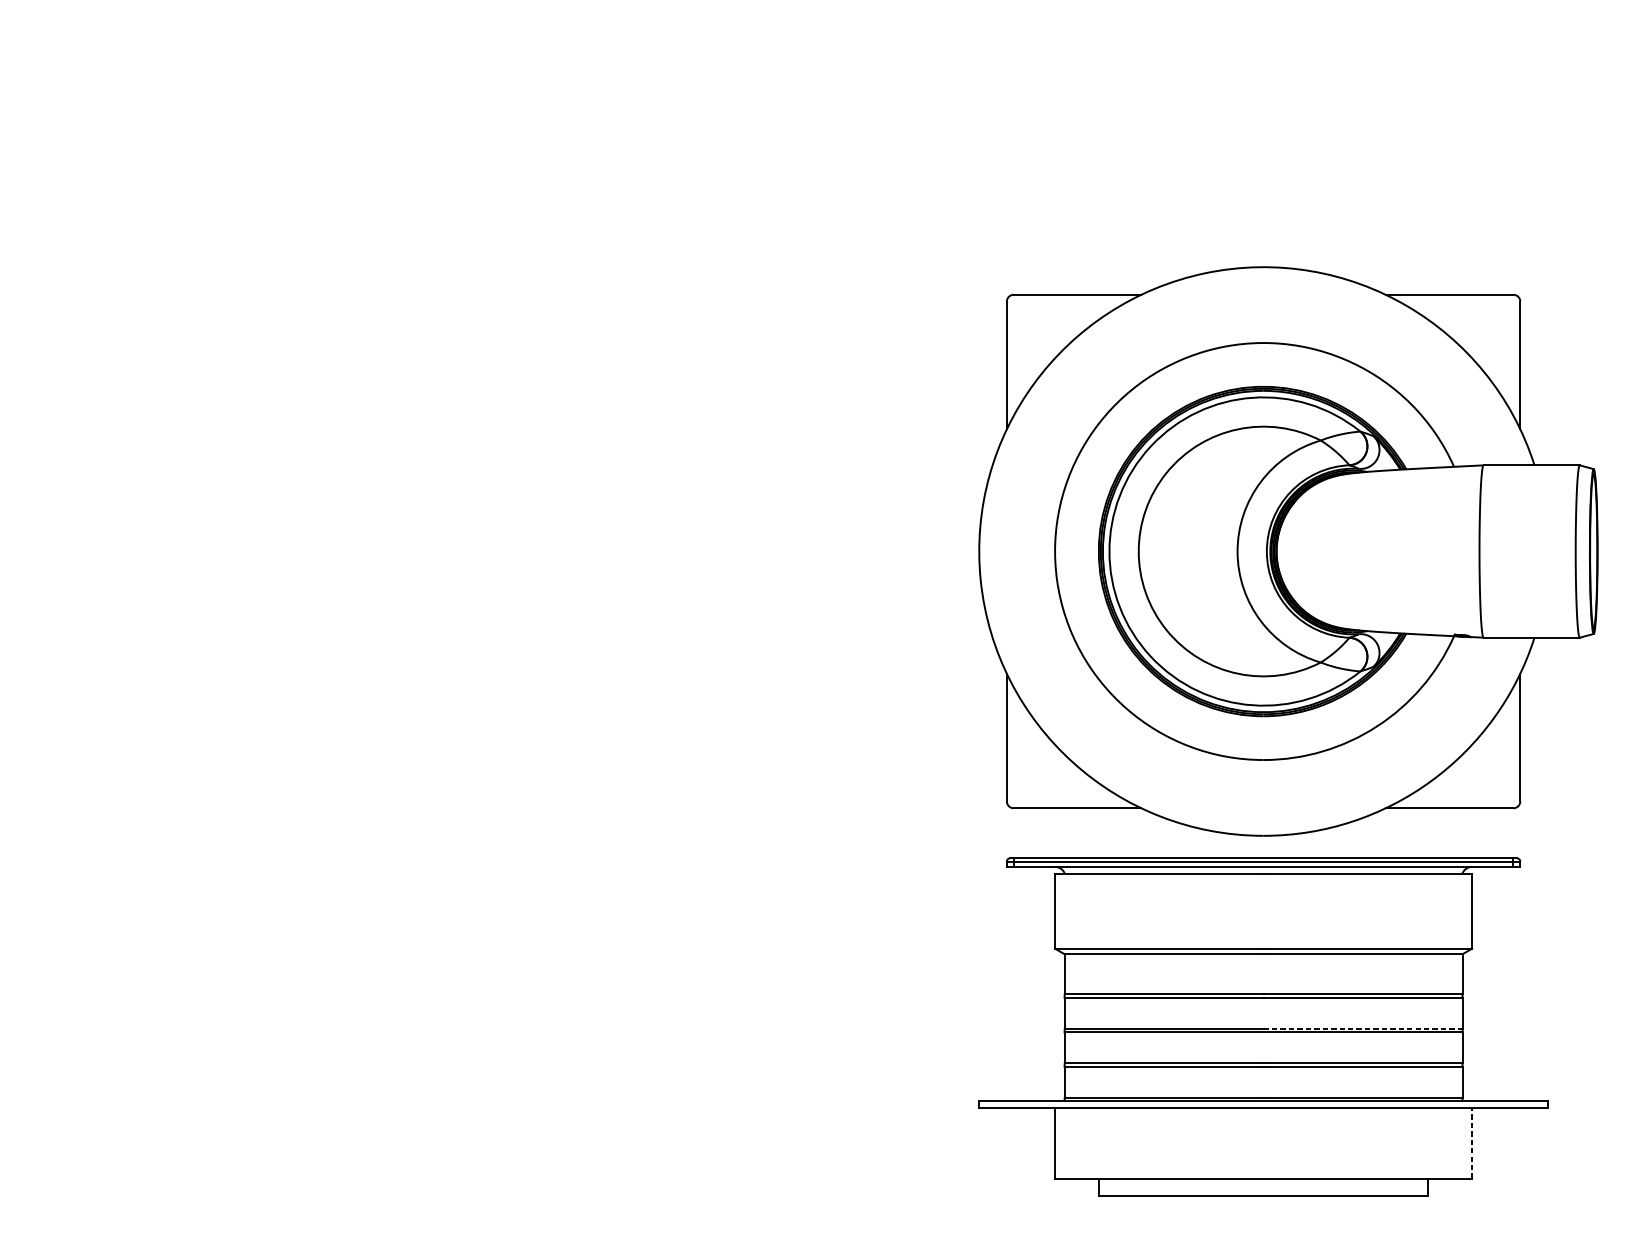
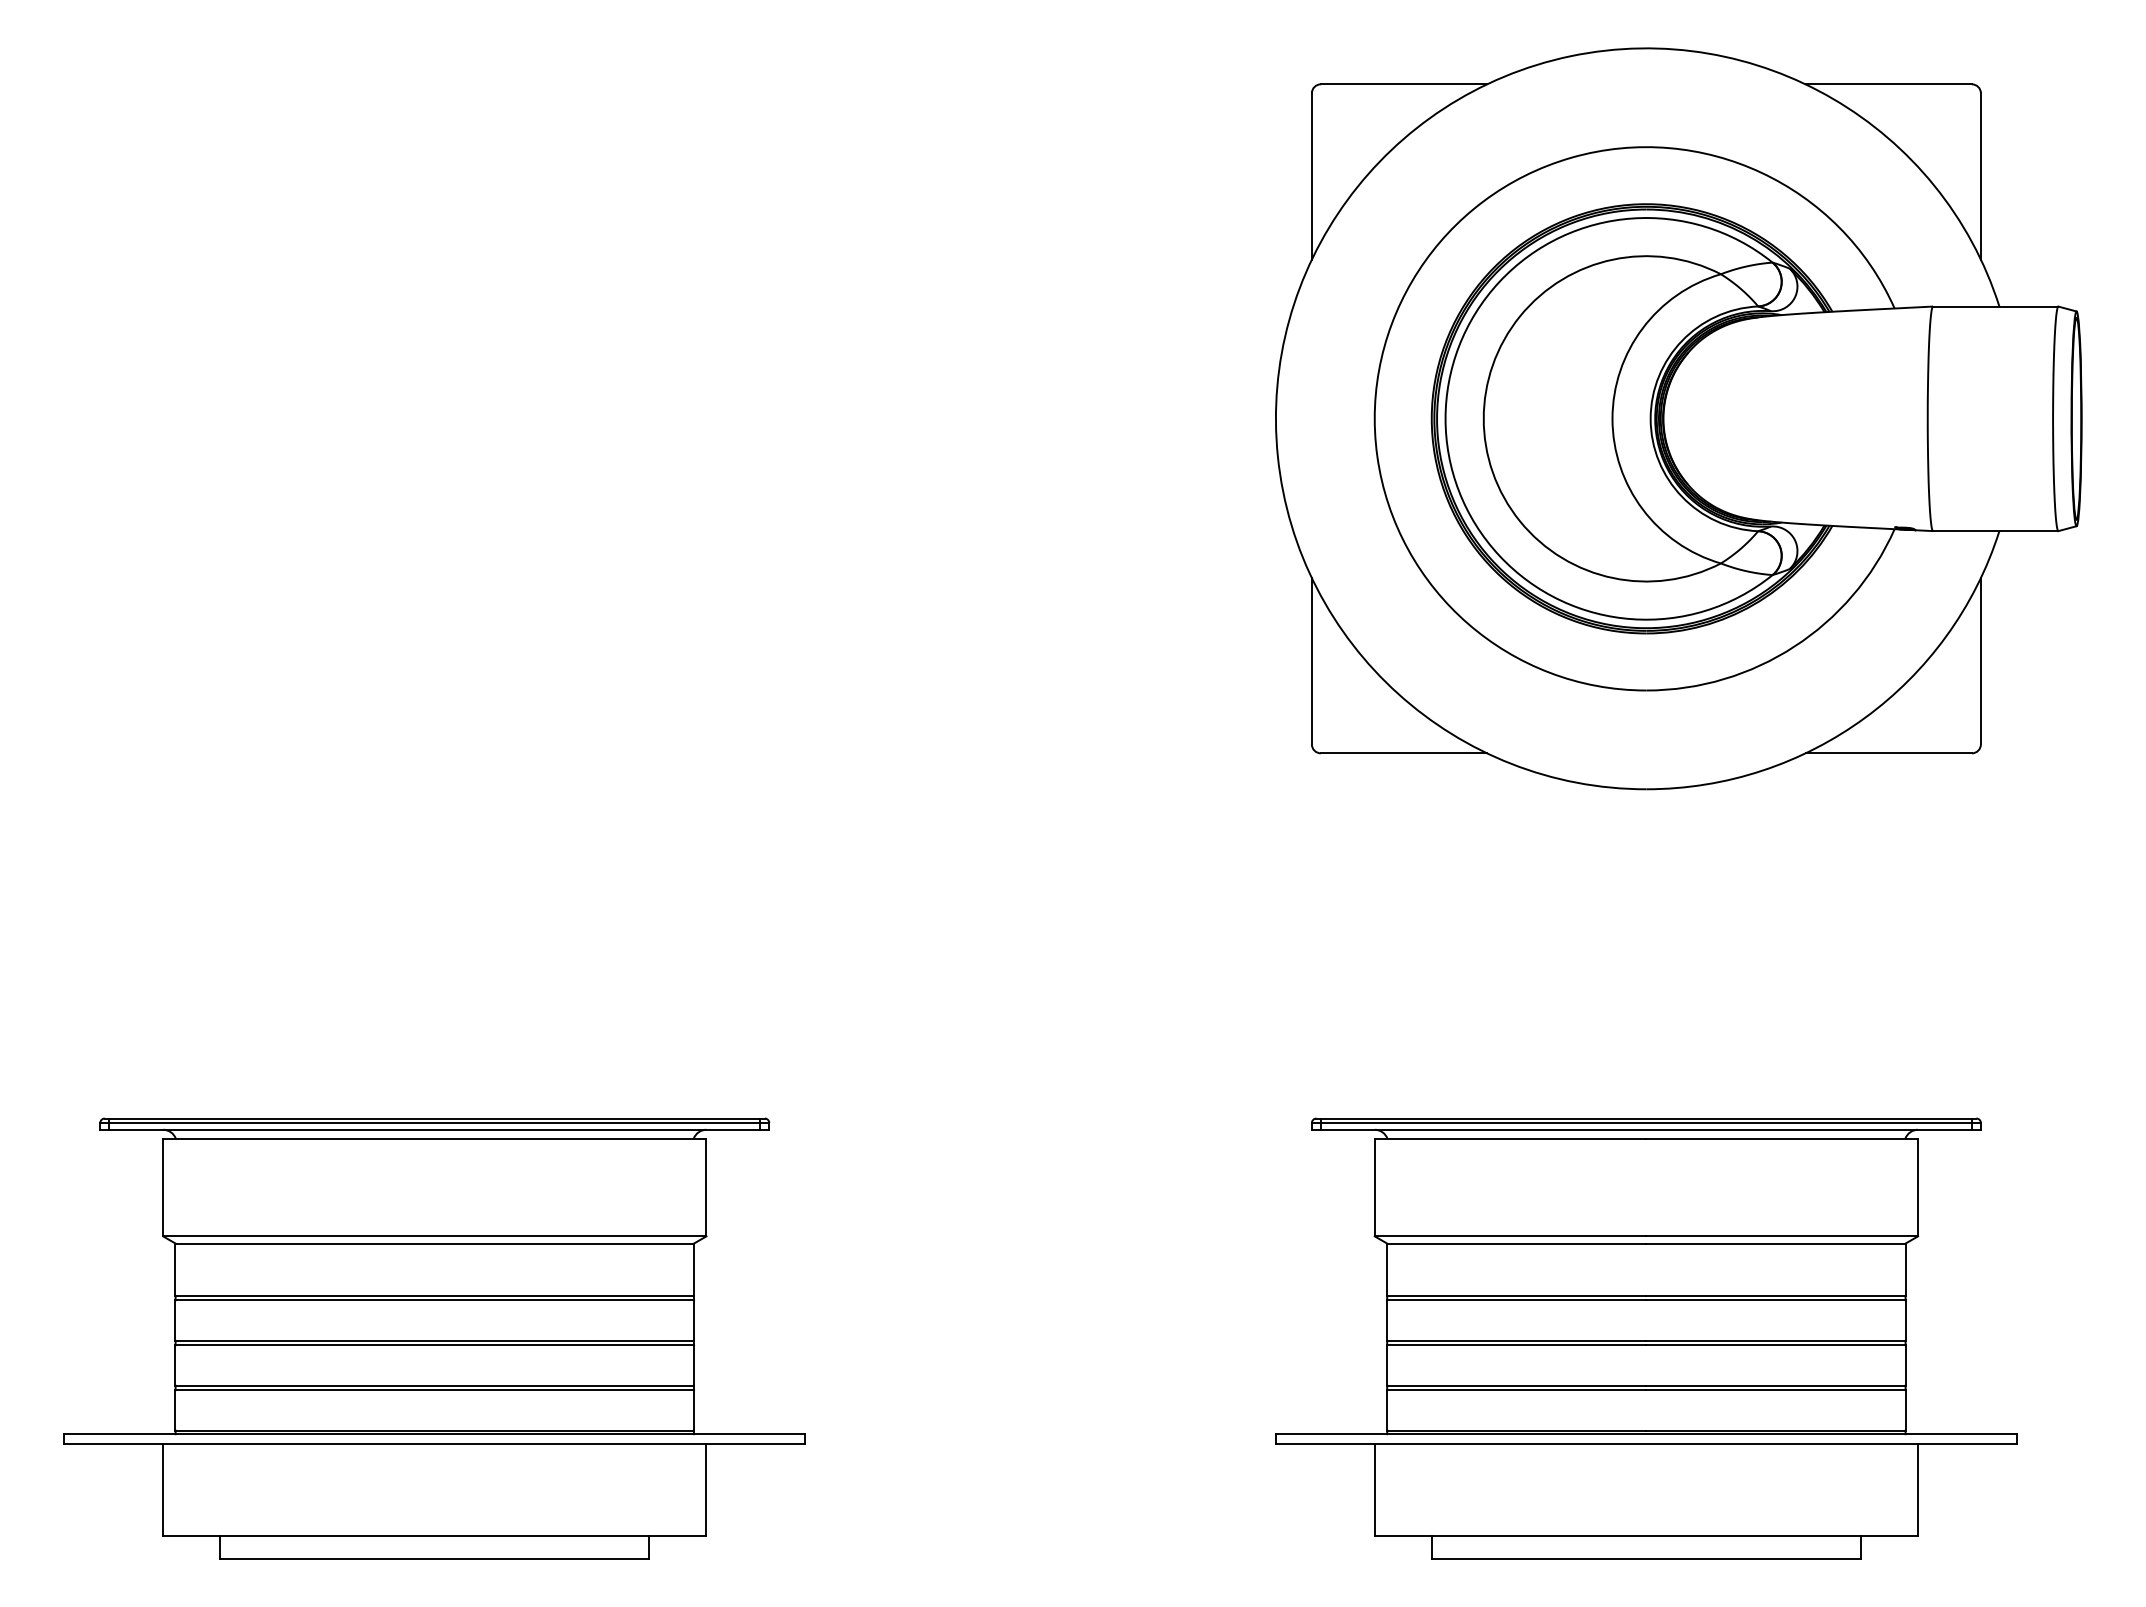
part: (1288, 551) -> (1678, 418), moved
part: (333, 1027) -> (434, 1338), added
line: (1363, 1028) -> (1776, 1340), dashed -> solid
line: (1472, 1143) -> (1918, 1489), dashed -> solid

